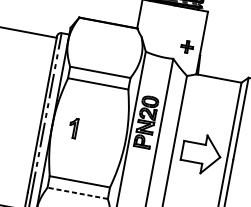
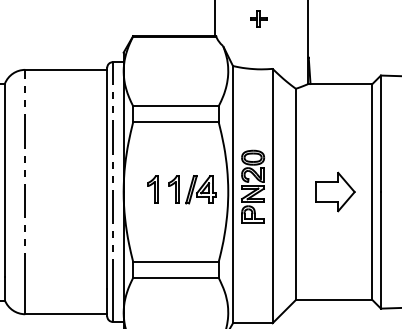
part: (187, 46) -> (258, 18), moved
part: (146, 121) -> (252, 186), moved
part: (101, 133) -> (192, 189), added
part: (201, 153) -> (335, 191), size x0.71
line: (77, 193) -> (175, 278), dashed -> solid

